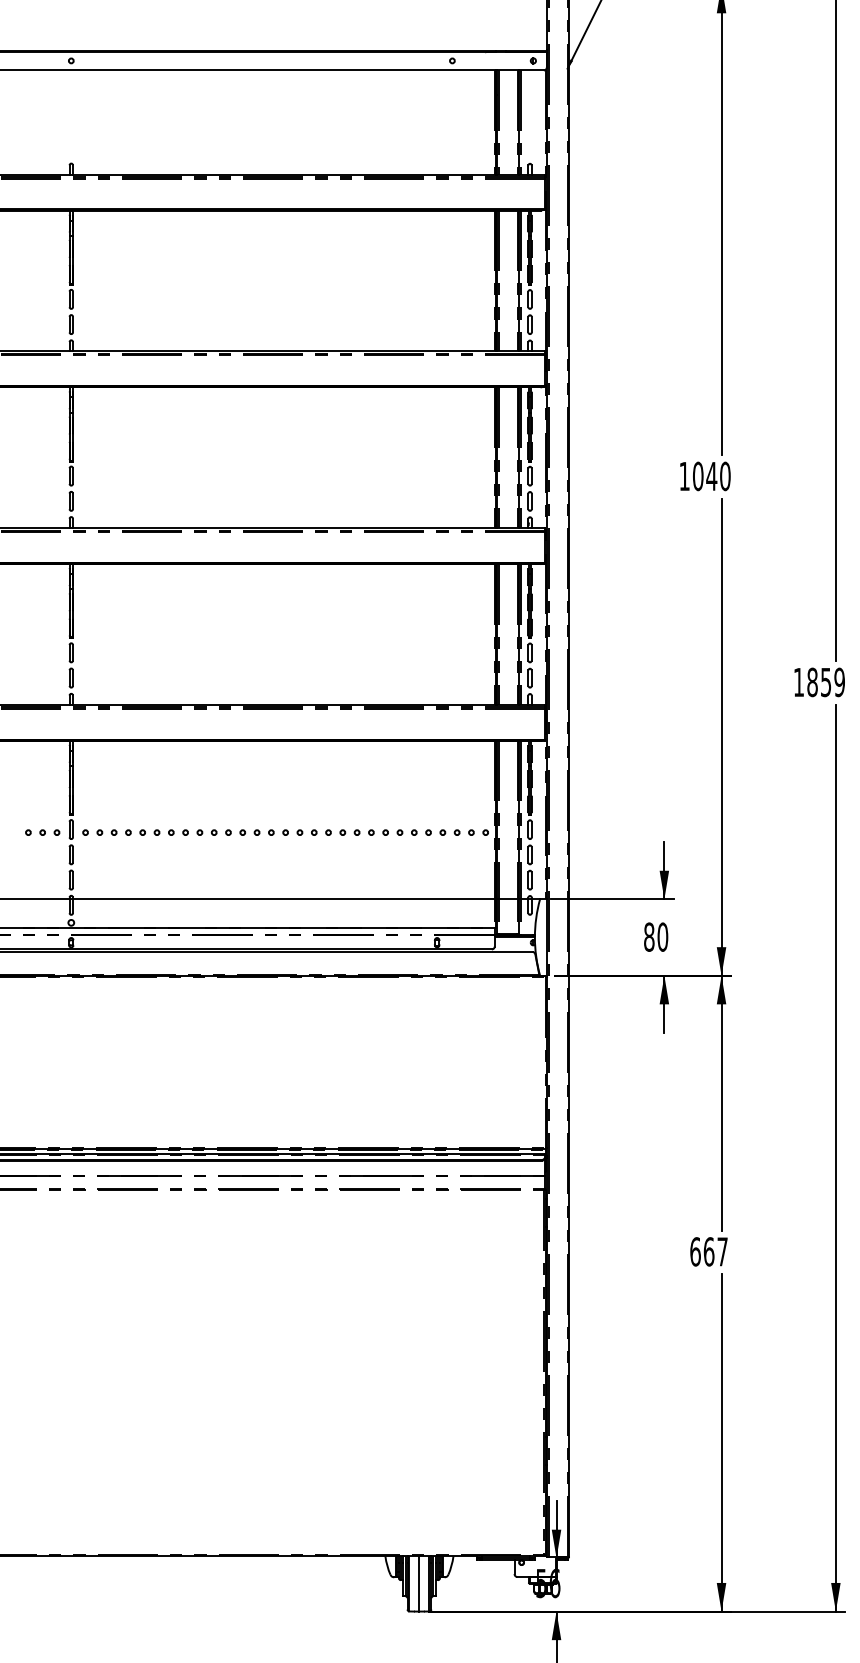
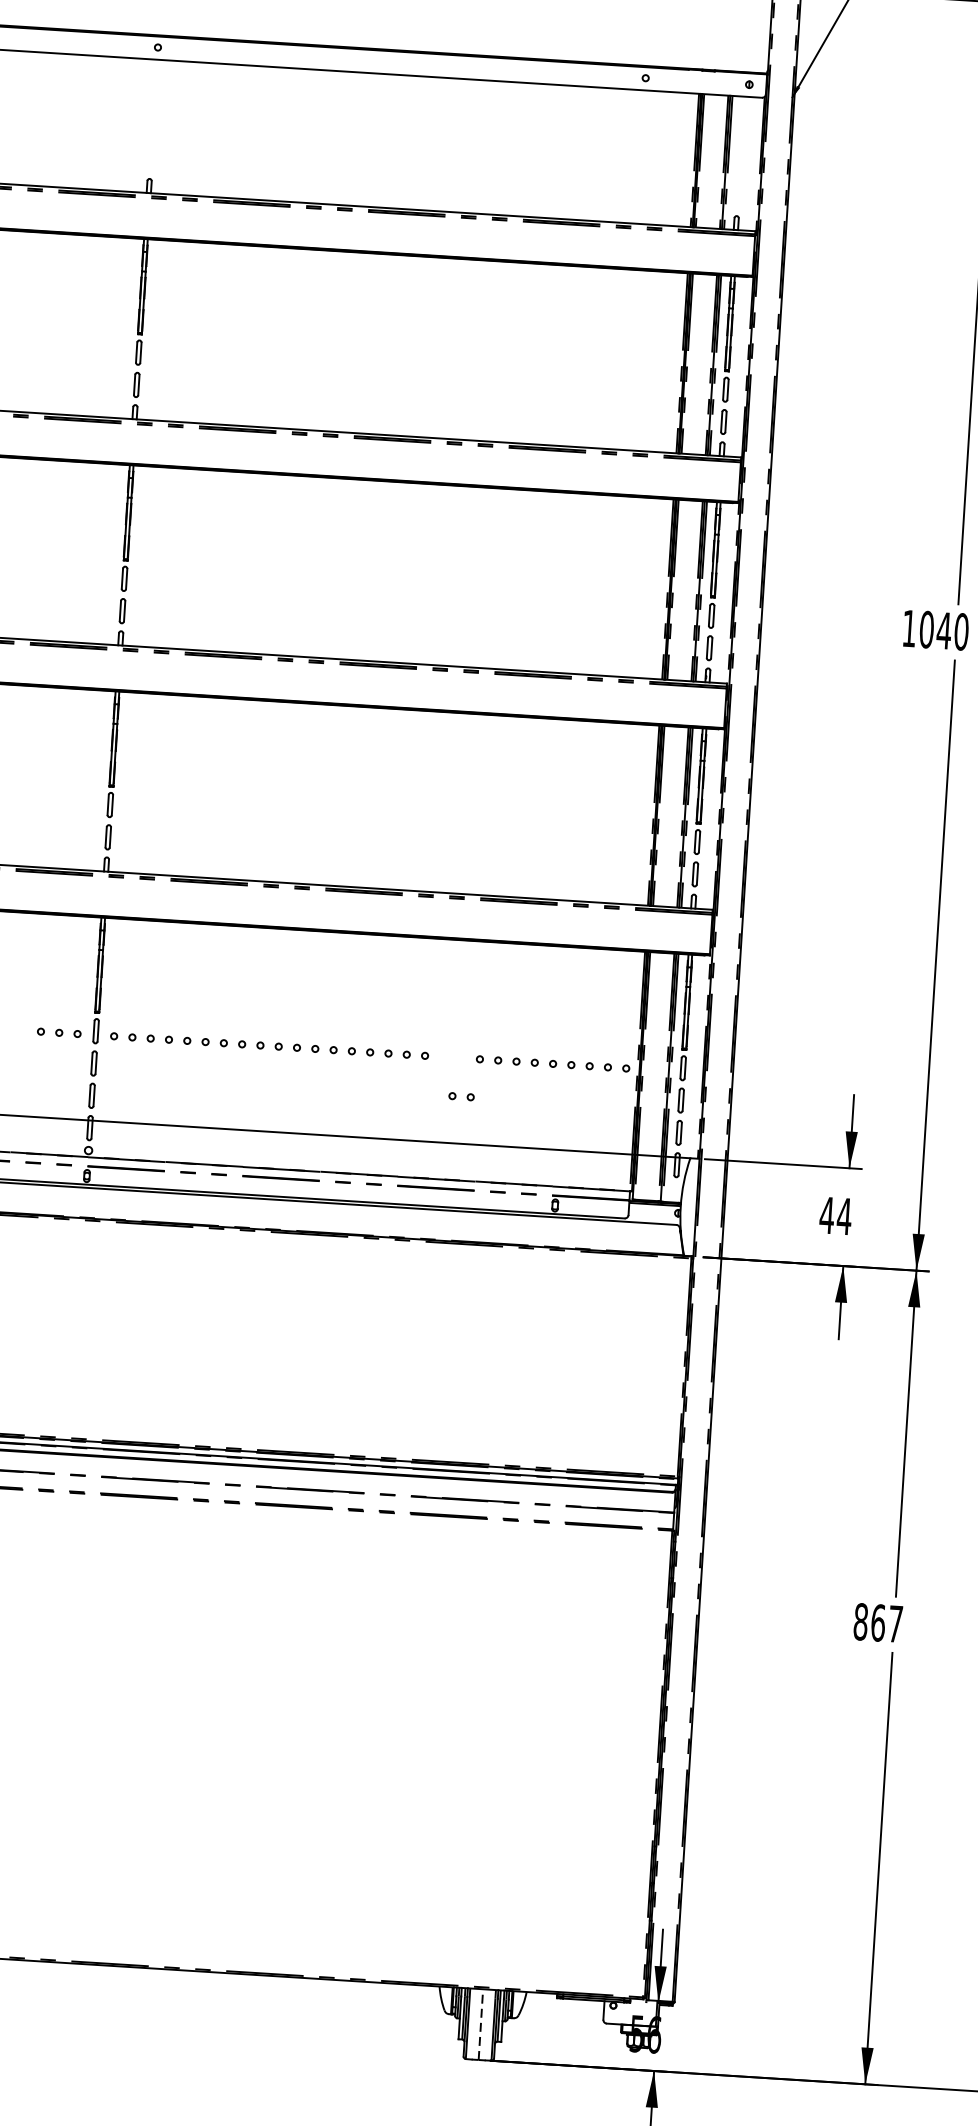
part: (349, 832) -> (460, 1096), moved
text: (655, 936) -> (835, 1215), 80 -> 44
text: (695, 1251) -> (860, 1621), 667 -> 867
line: (419, 1583) -> (481, 2024), solid -> dashed

